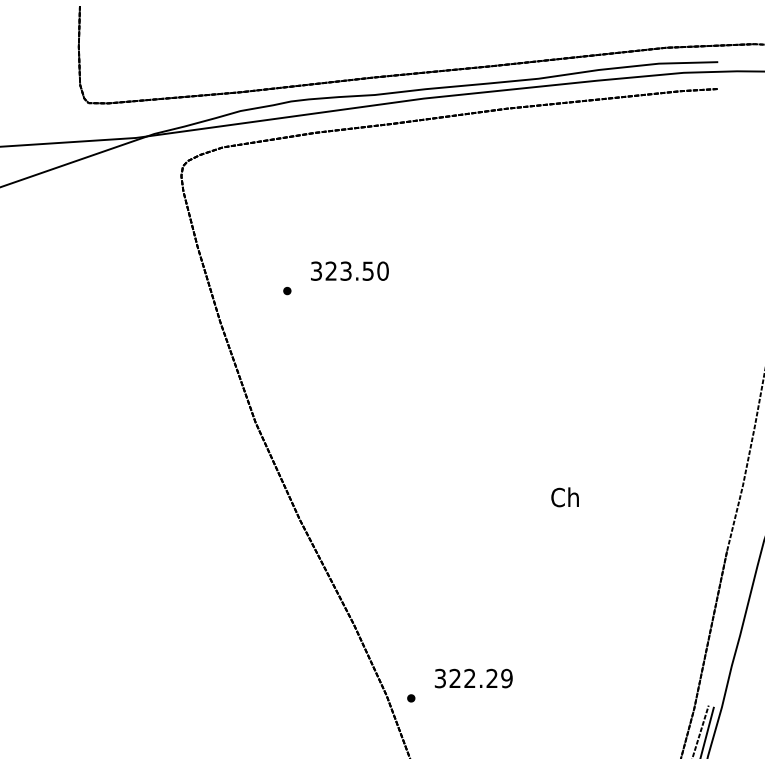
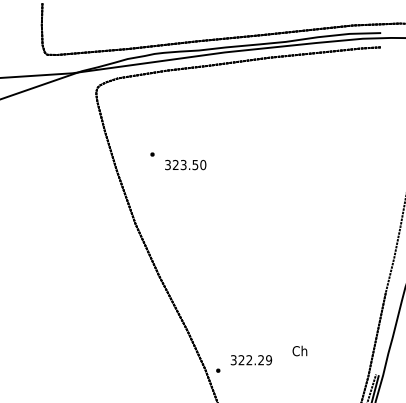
text: (349, 270) -> (185, 164), moved
text: (564, 496) -> (299, 350), moved

